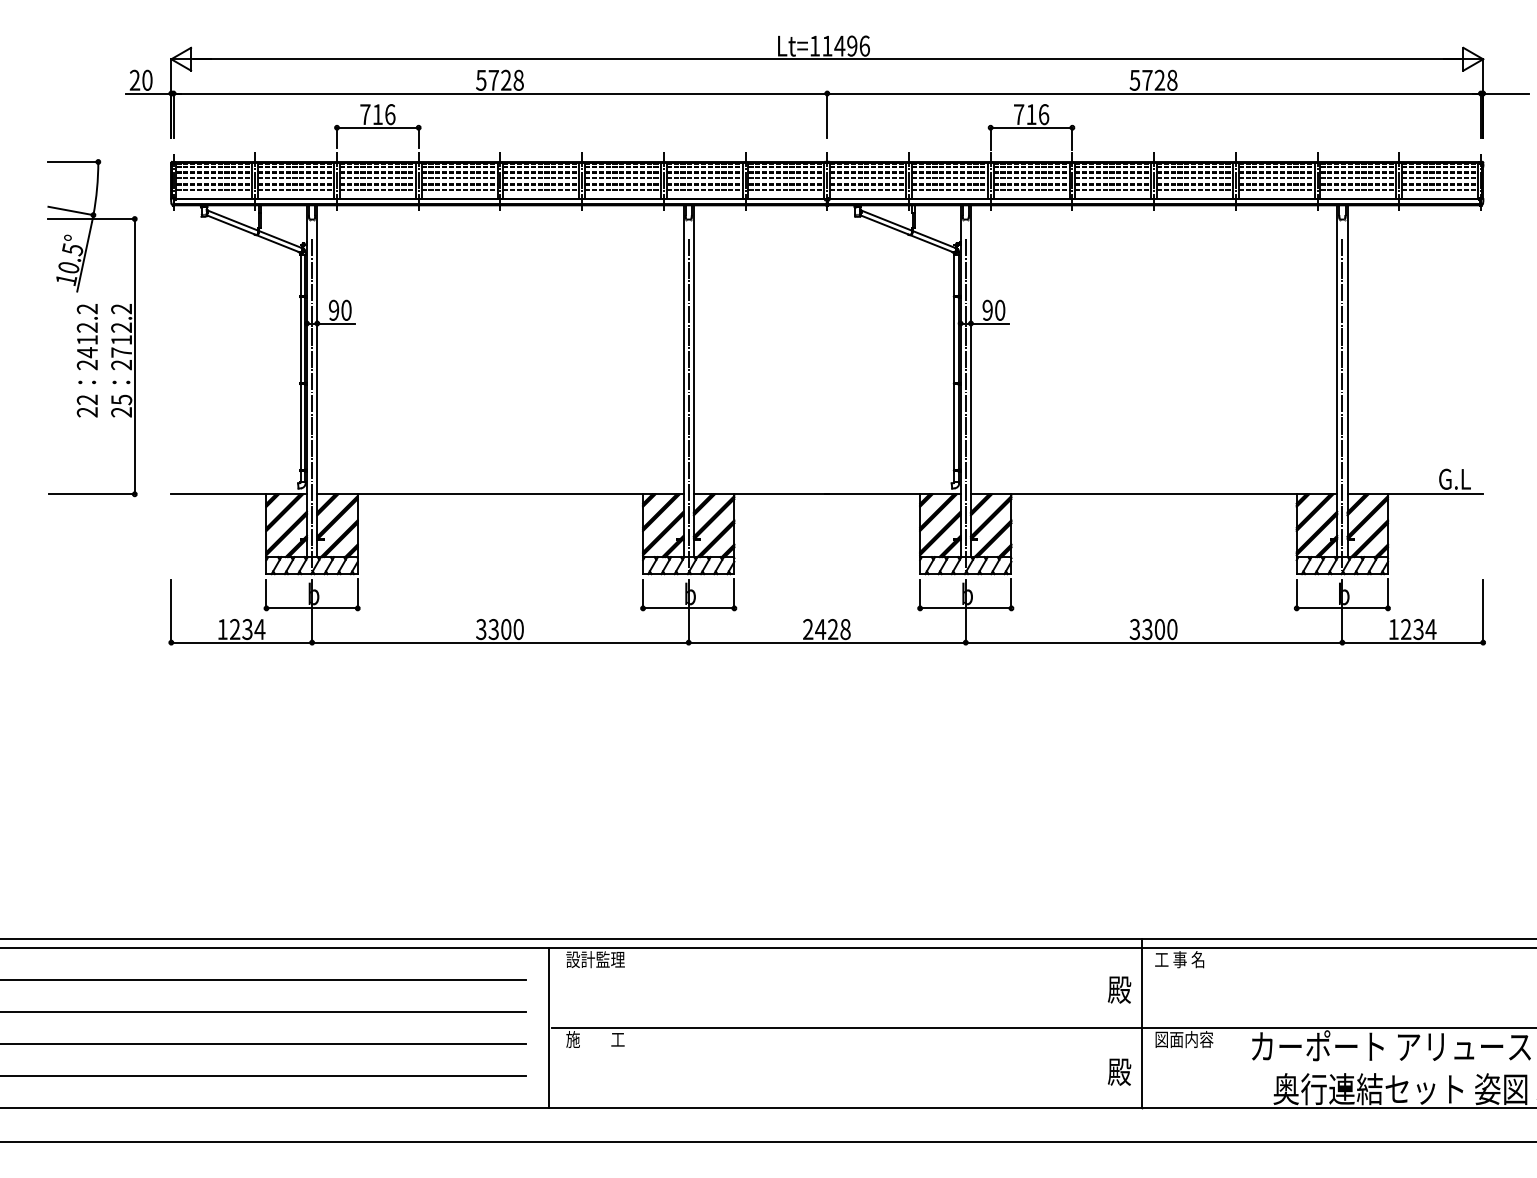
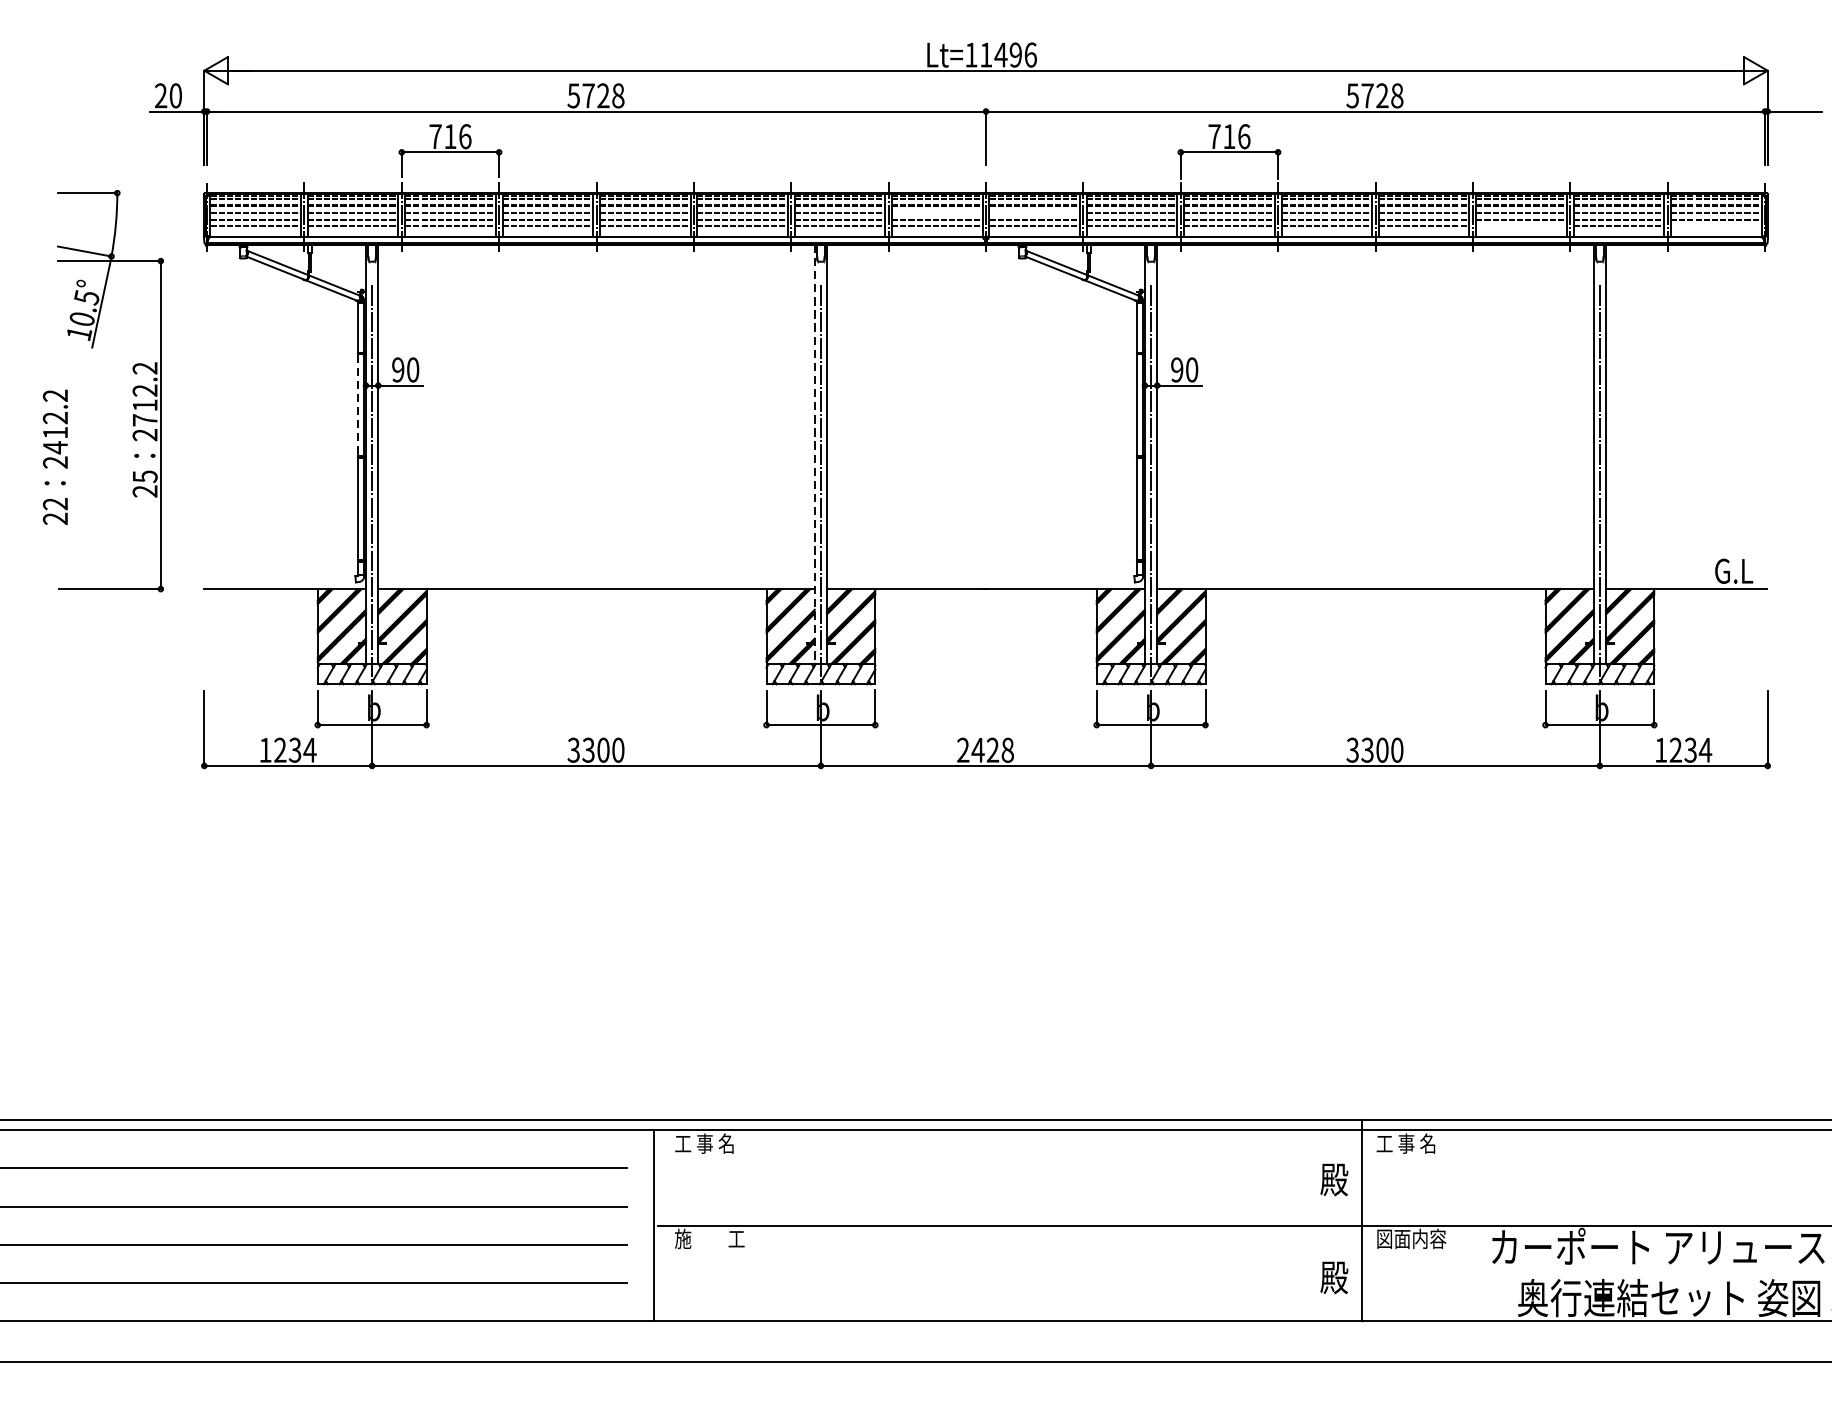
line: (786, 178) -> (937, 212), removed
line: (868, 178) -> (1035, 212), removed
line: (1276, 189) -> (1521, 225), removed
line: (1440, 189) -> (1716, 225), removed
line: (300, 340) -> (358, 405), solid -> dashed
text: (86, 360) -> (54, 457), moved
line: (683, 381) -> (814, 454), solid -> dashed
text: (595, 959) -> (709, 1143), 設計監理 -> 工 事 名

